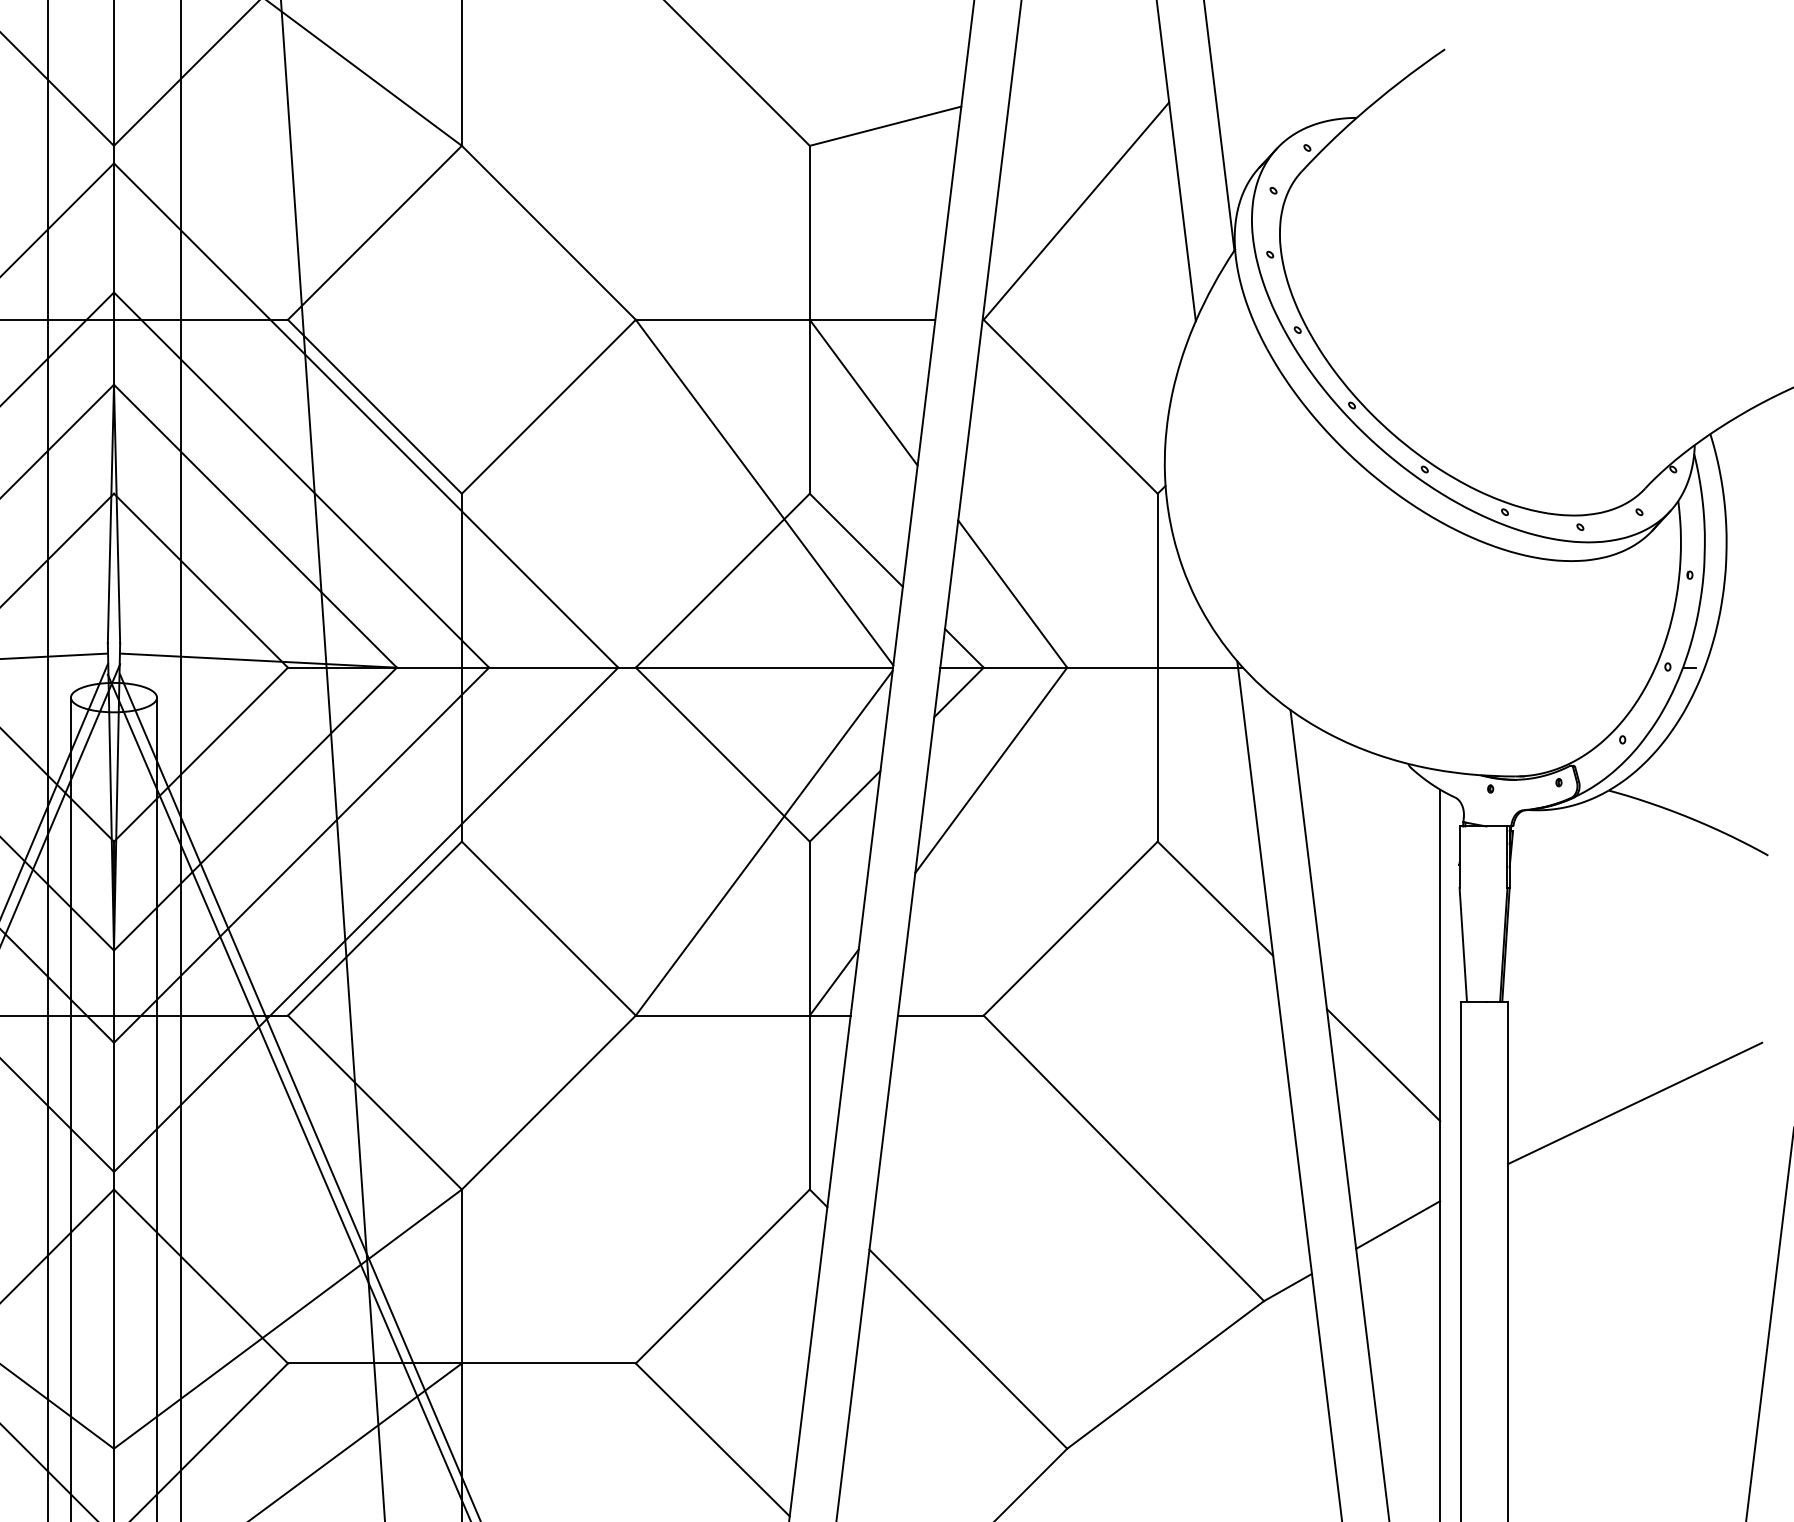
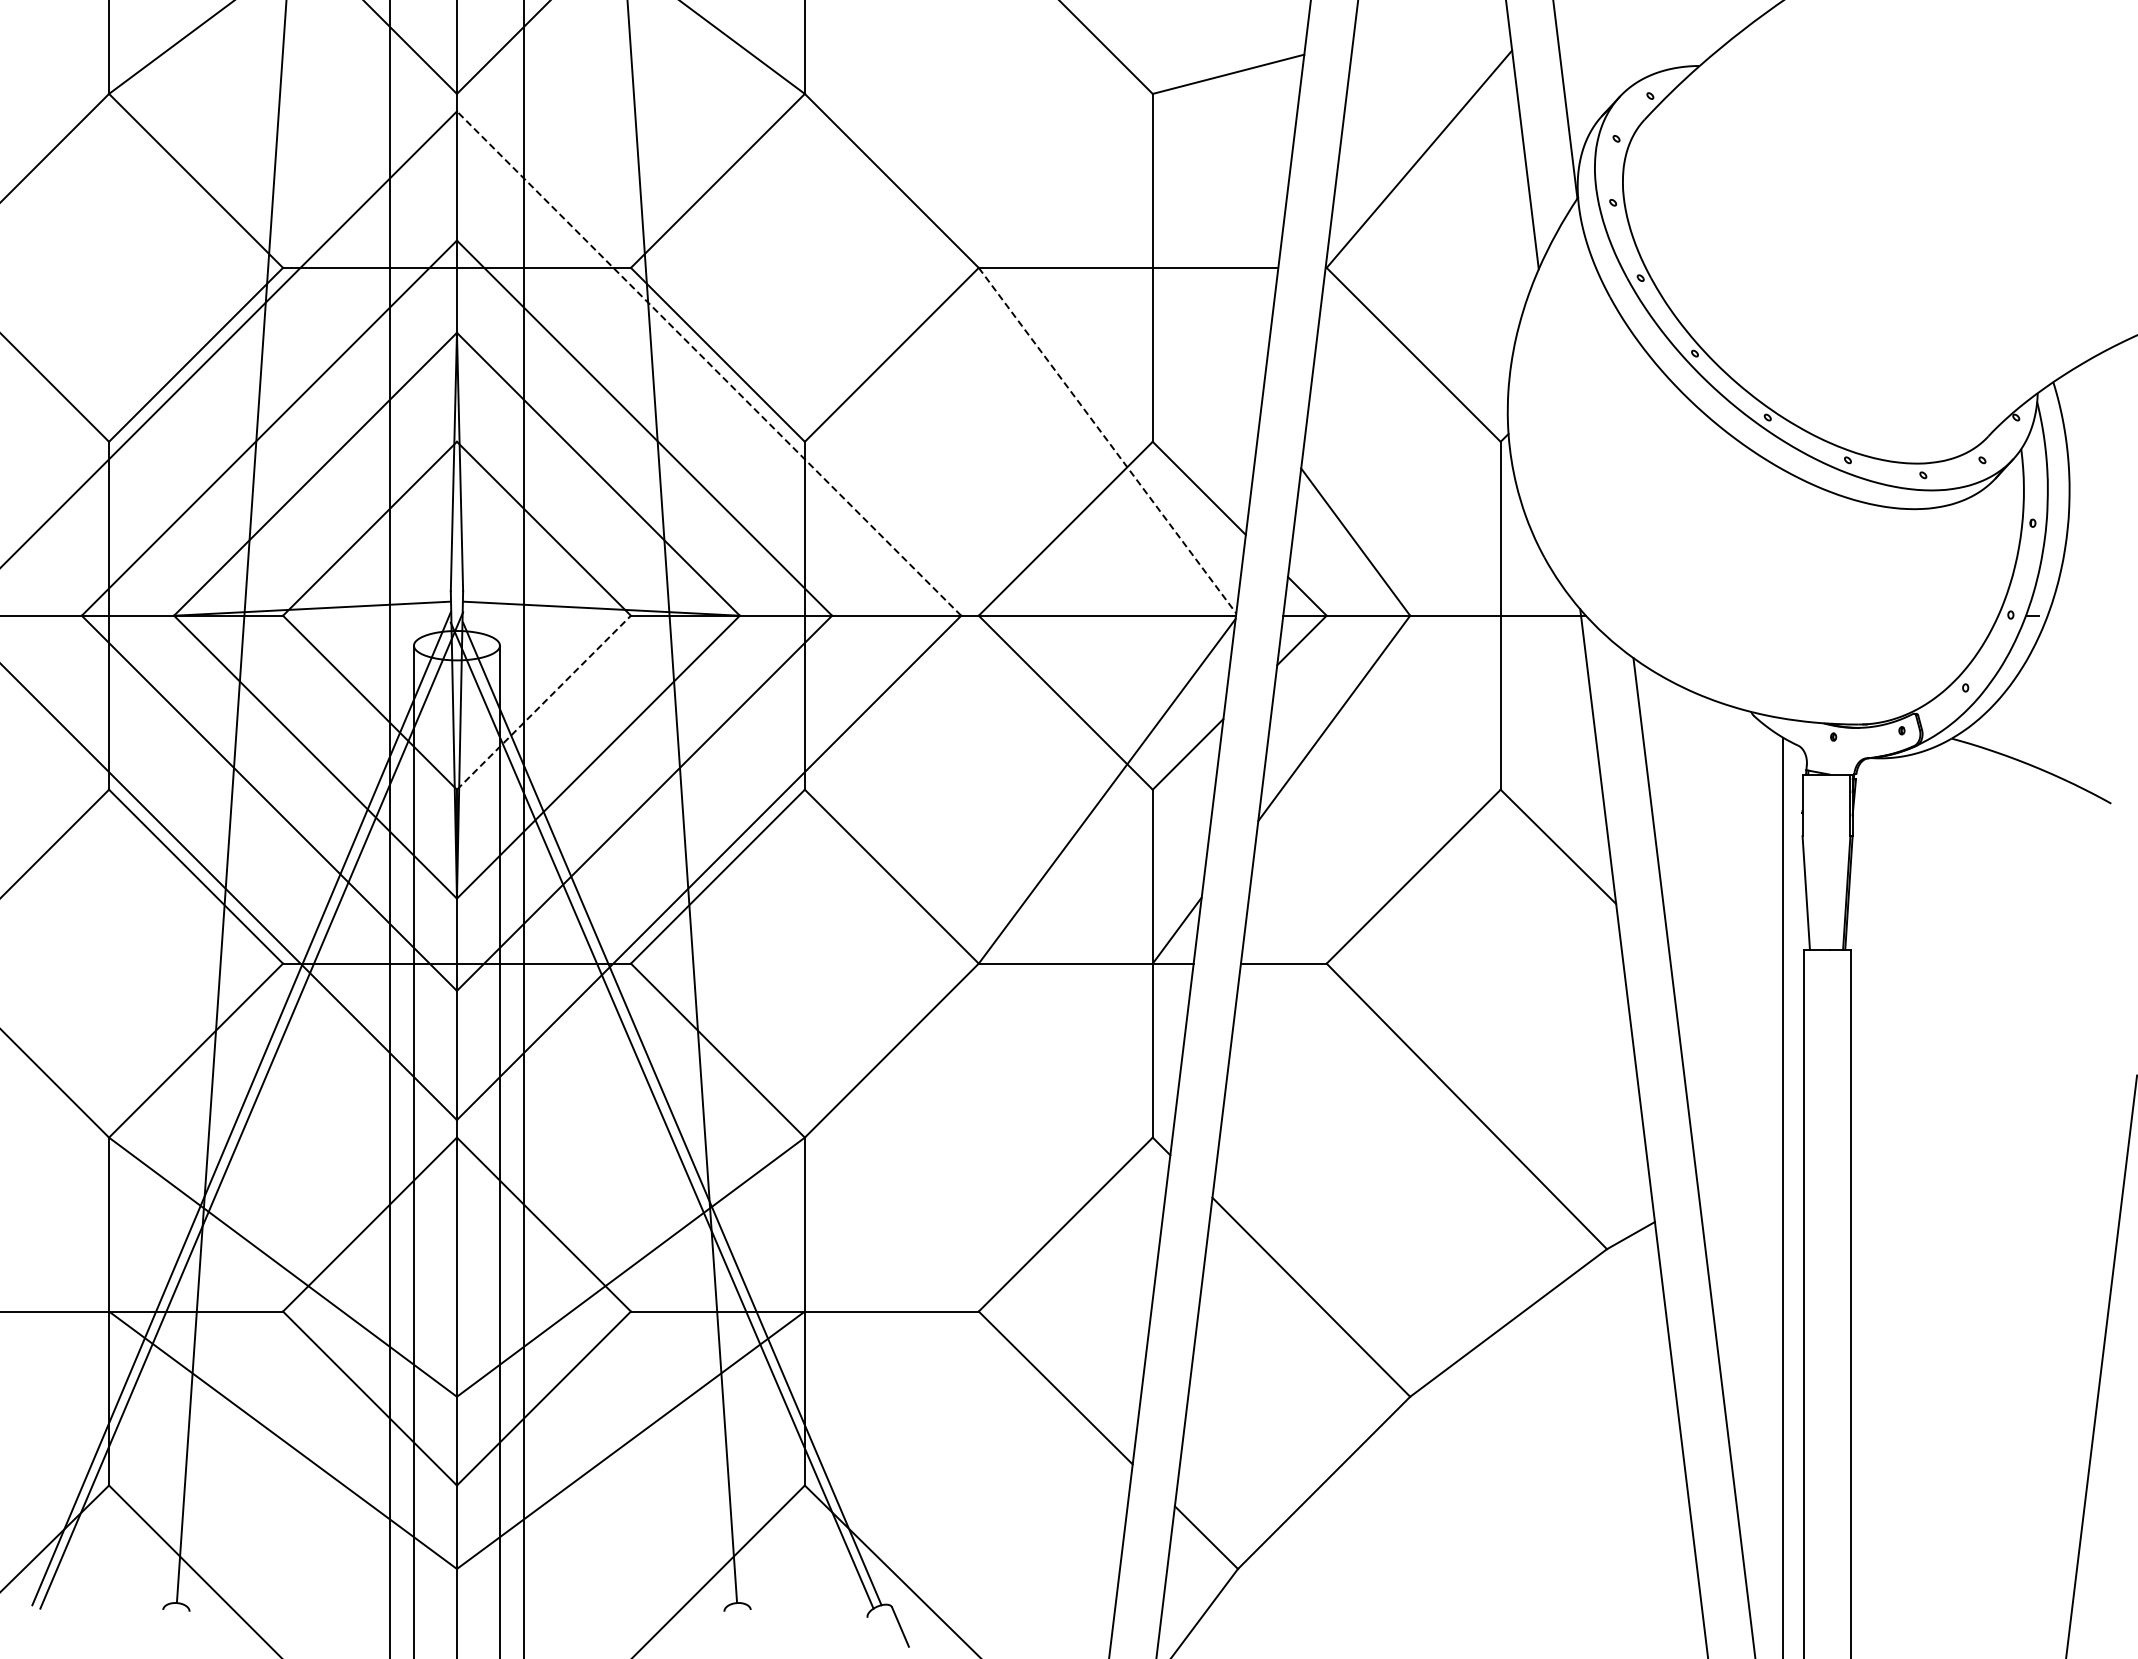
line: (863, 392) -> (1206, 340), removed
line: (366, 415) -> (709, 363), solid -> dashed
line: (764, 493) -> (1107, 441), solid -> dashed
line: (201, 754) -> (544, 702), solid -> dashed
line: (1383, 1065) -> (1726, 1013), removed
line: (1635, 1103) -> (1978, 1051), removed
line: (1398, 1224) -> (1741, 1172), removed

